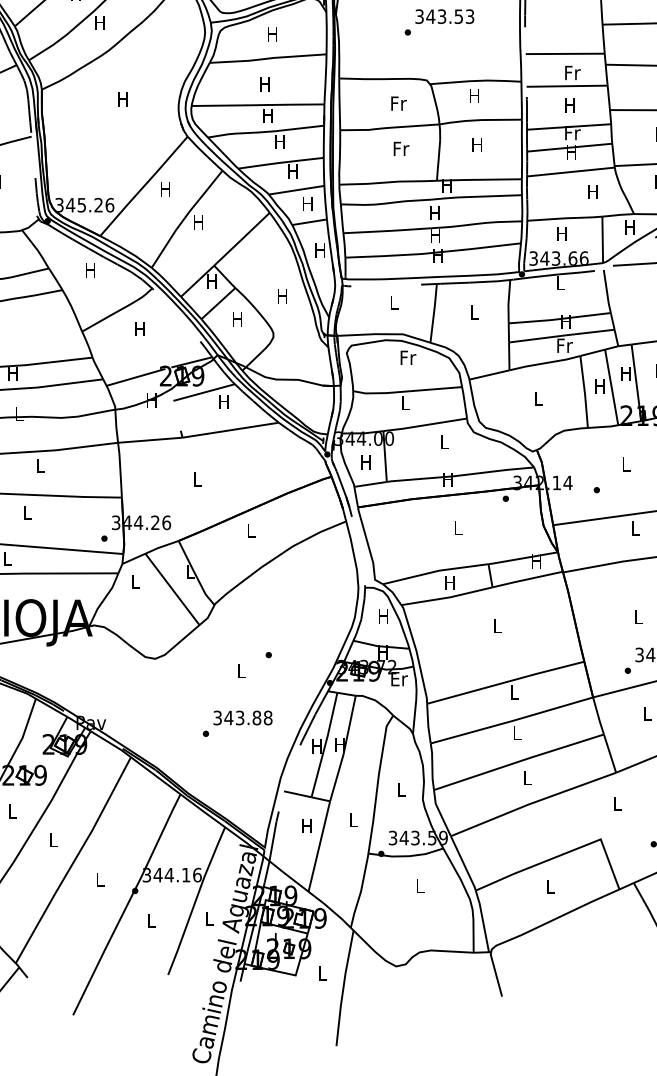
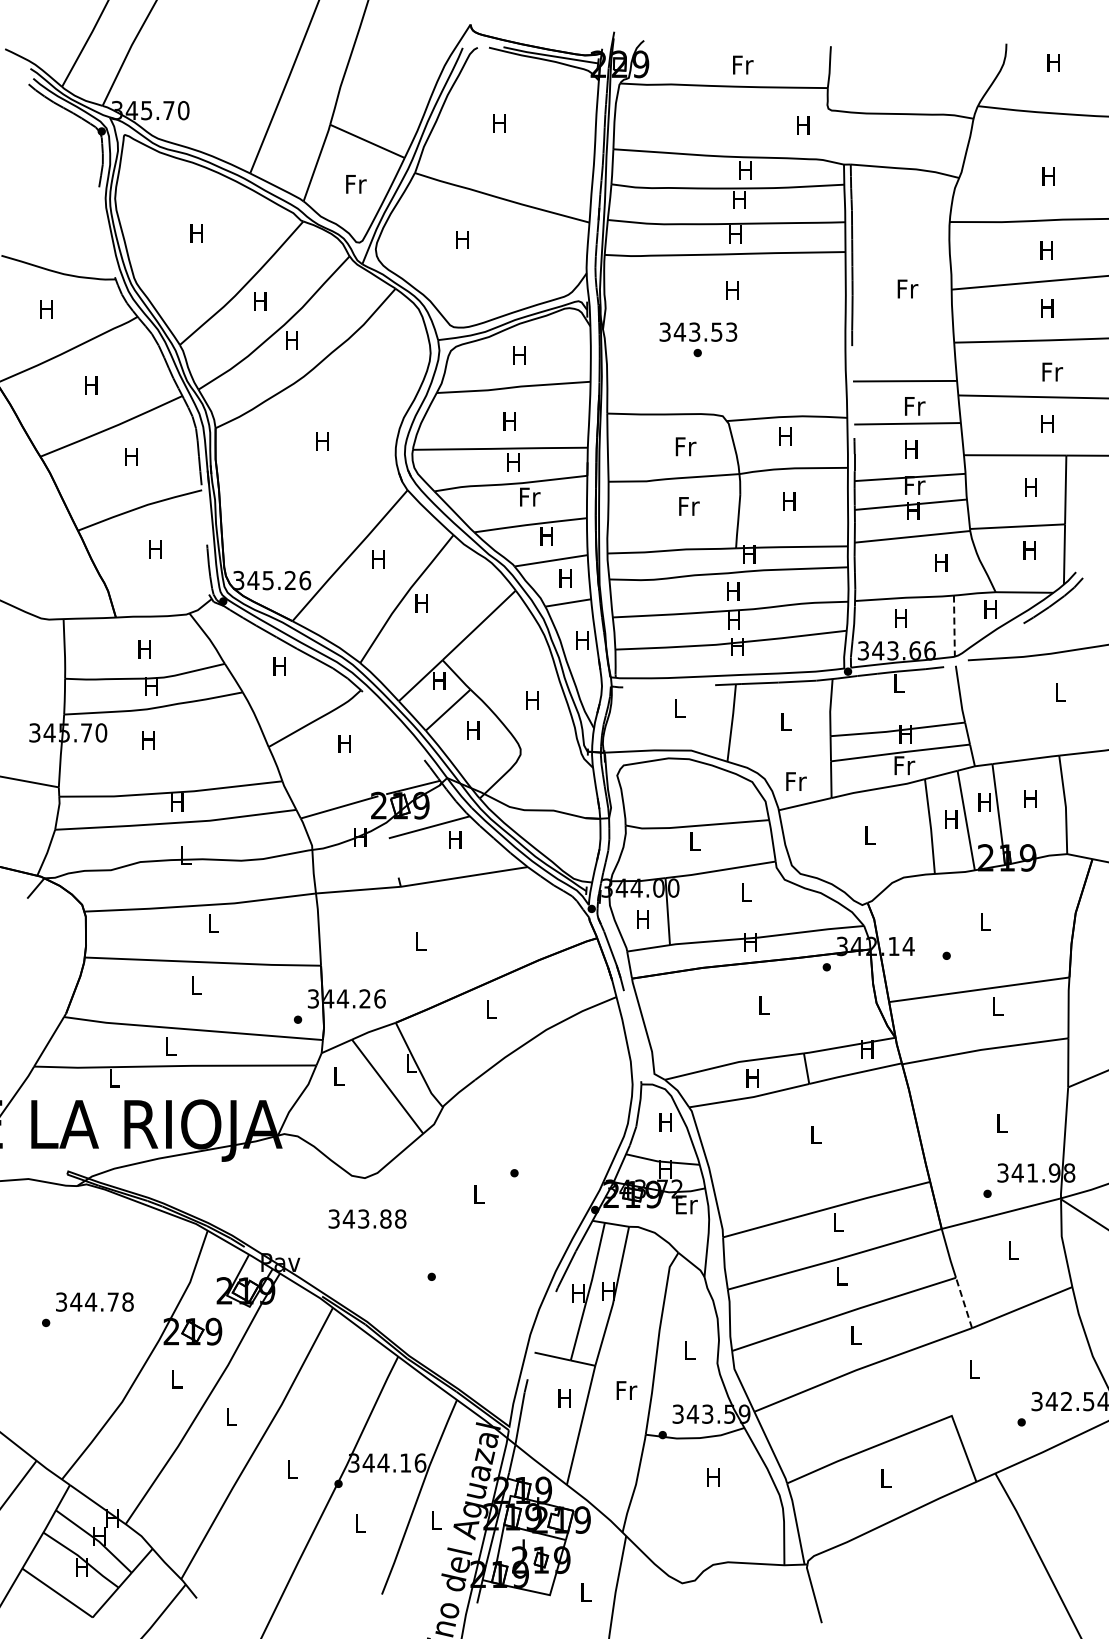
text: (444, 16) -> (698, 331), moved
text: (280, 141) -> (530, 496), H -> Fr
line: (602, 240) -> (954, 626), solid -> dashed
text: (408, 357) -> (796, 781), moved
text: (242, 717) -> (367, 1218), moved
line: (609, 753) -> (963, 1302), solid -> dashed
text: (353, 820) -> (626, 1390), L -> Fr
text: (419, 886) -> (713, 1477), L -> H

